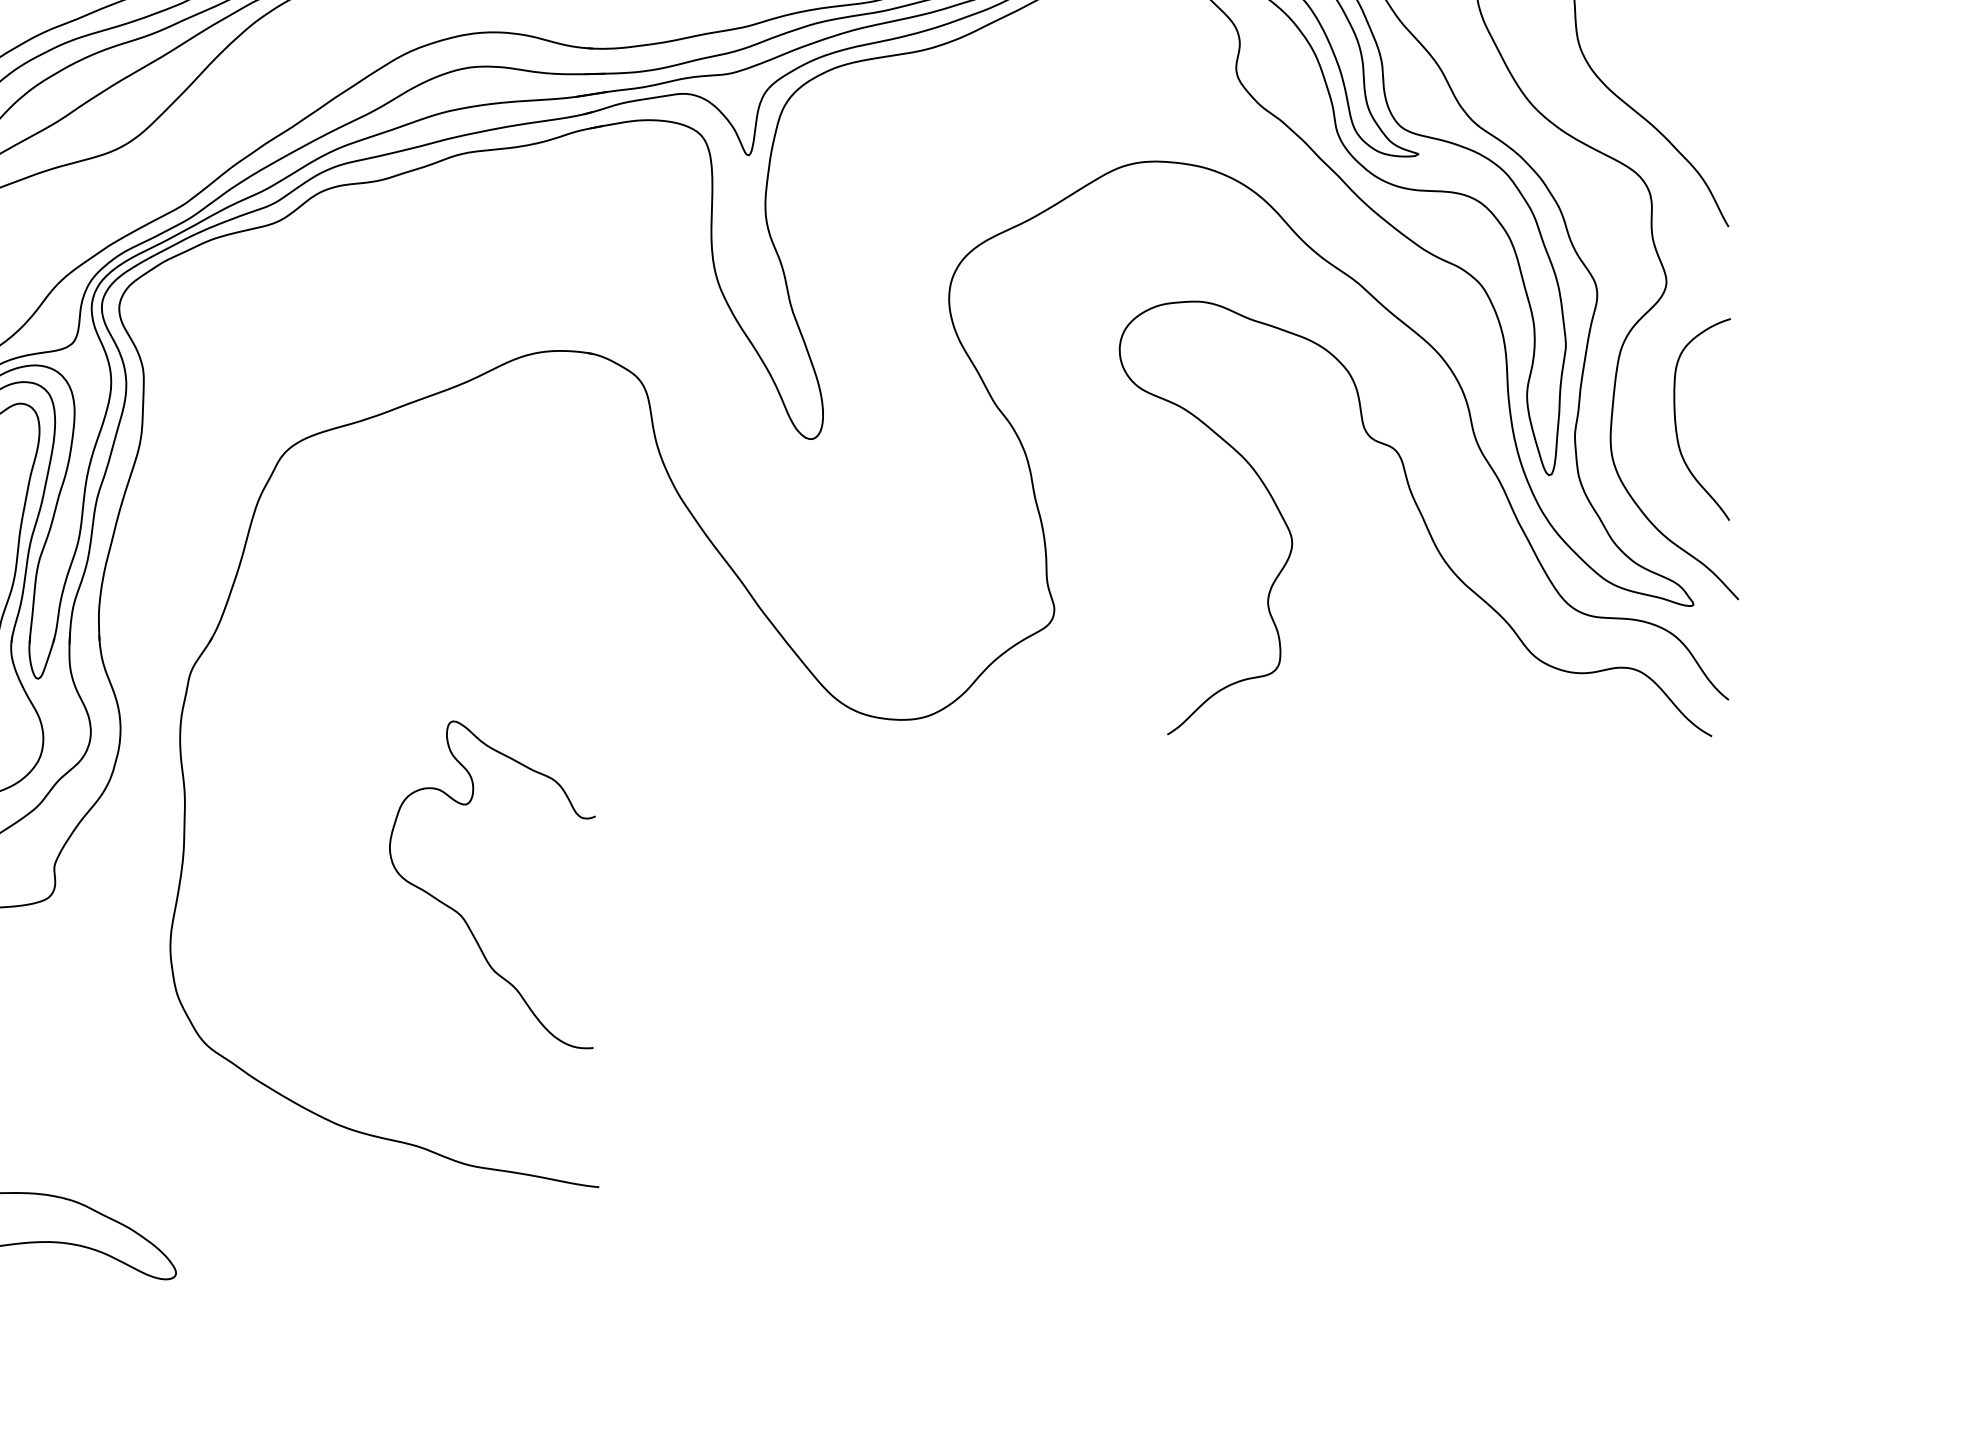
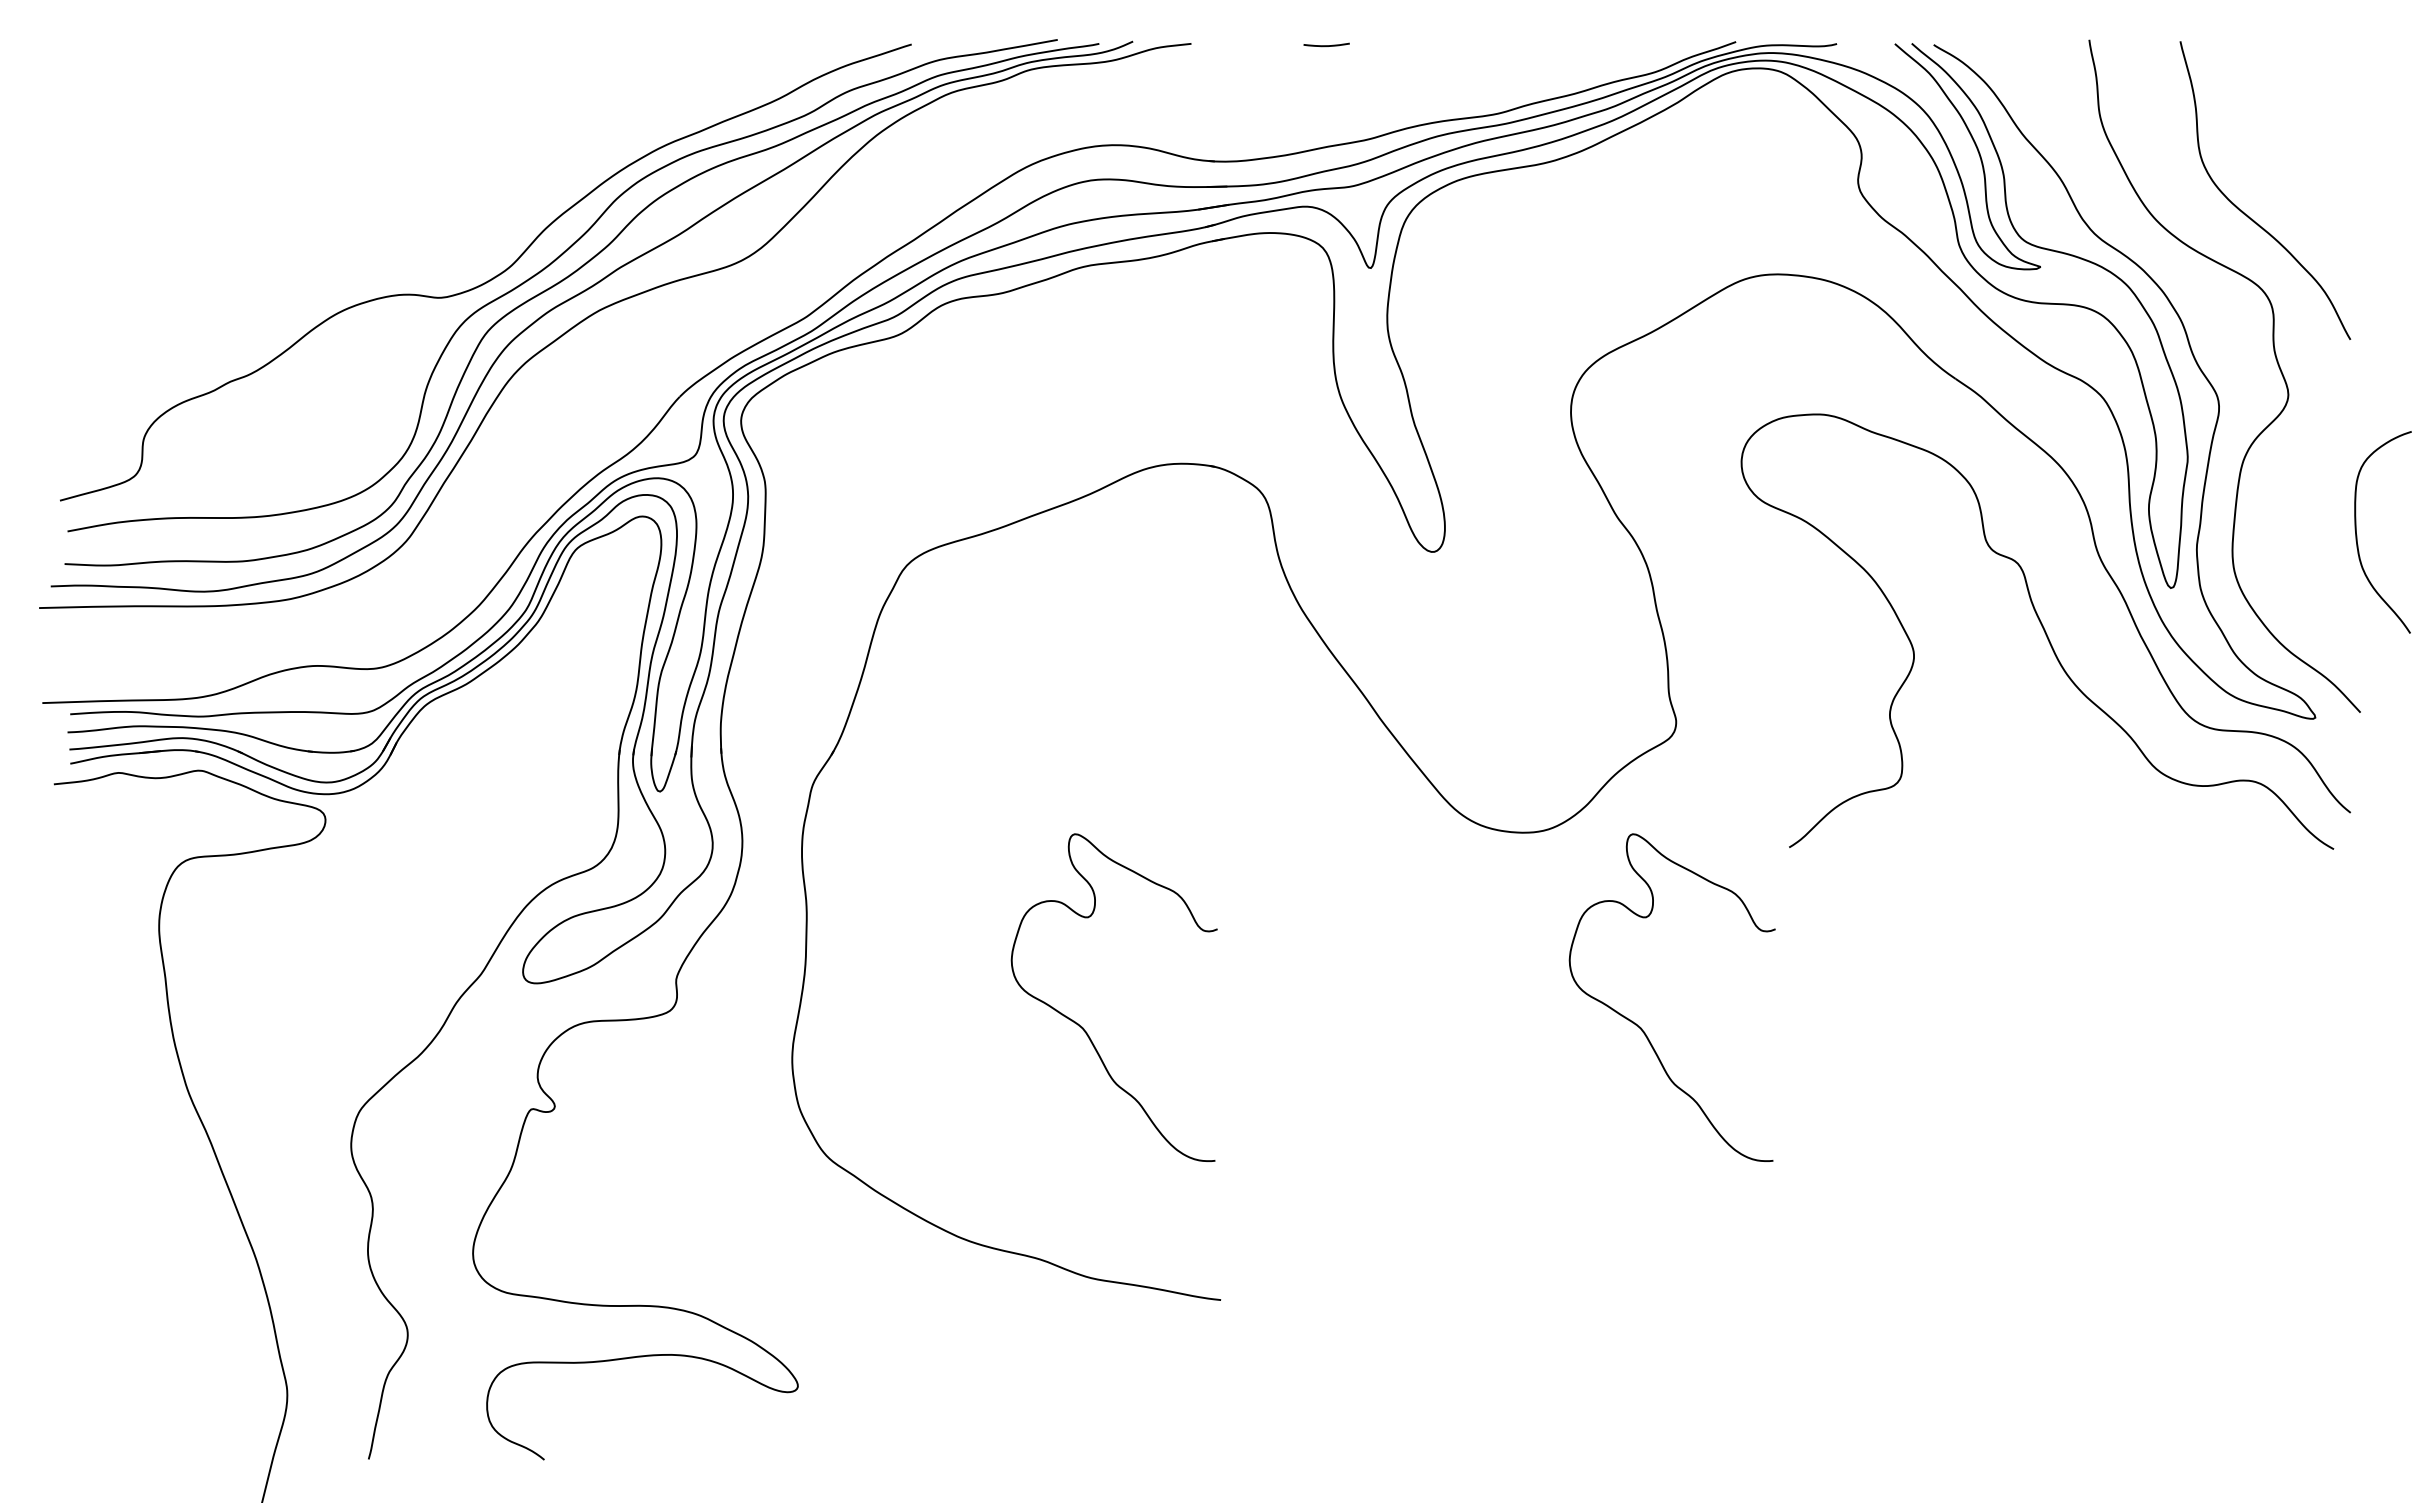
curve: (1676, 422) -> (2357, 535), moved
curve: (1019, 914) -> (1641, 1027), added

